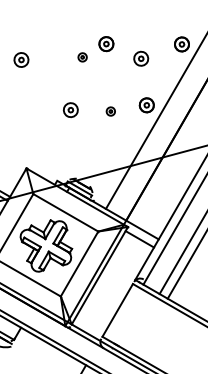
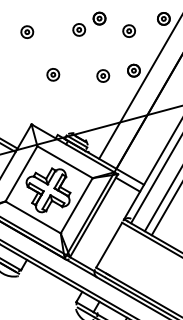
part: (82, 56) -> (79, 29), size x1.67
part: (71, 109) -> (53, 74), moved
part: (111, 110) -> (103, 75), size x1.67

